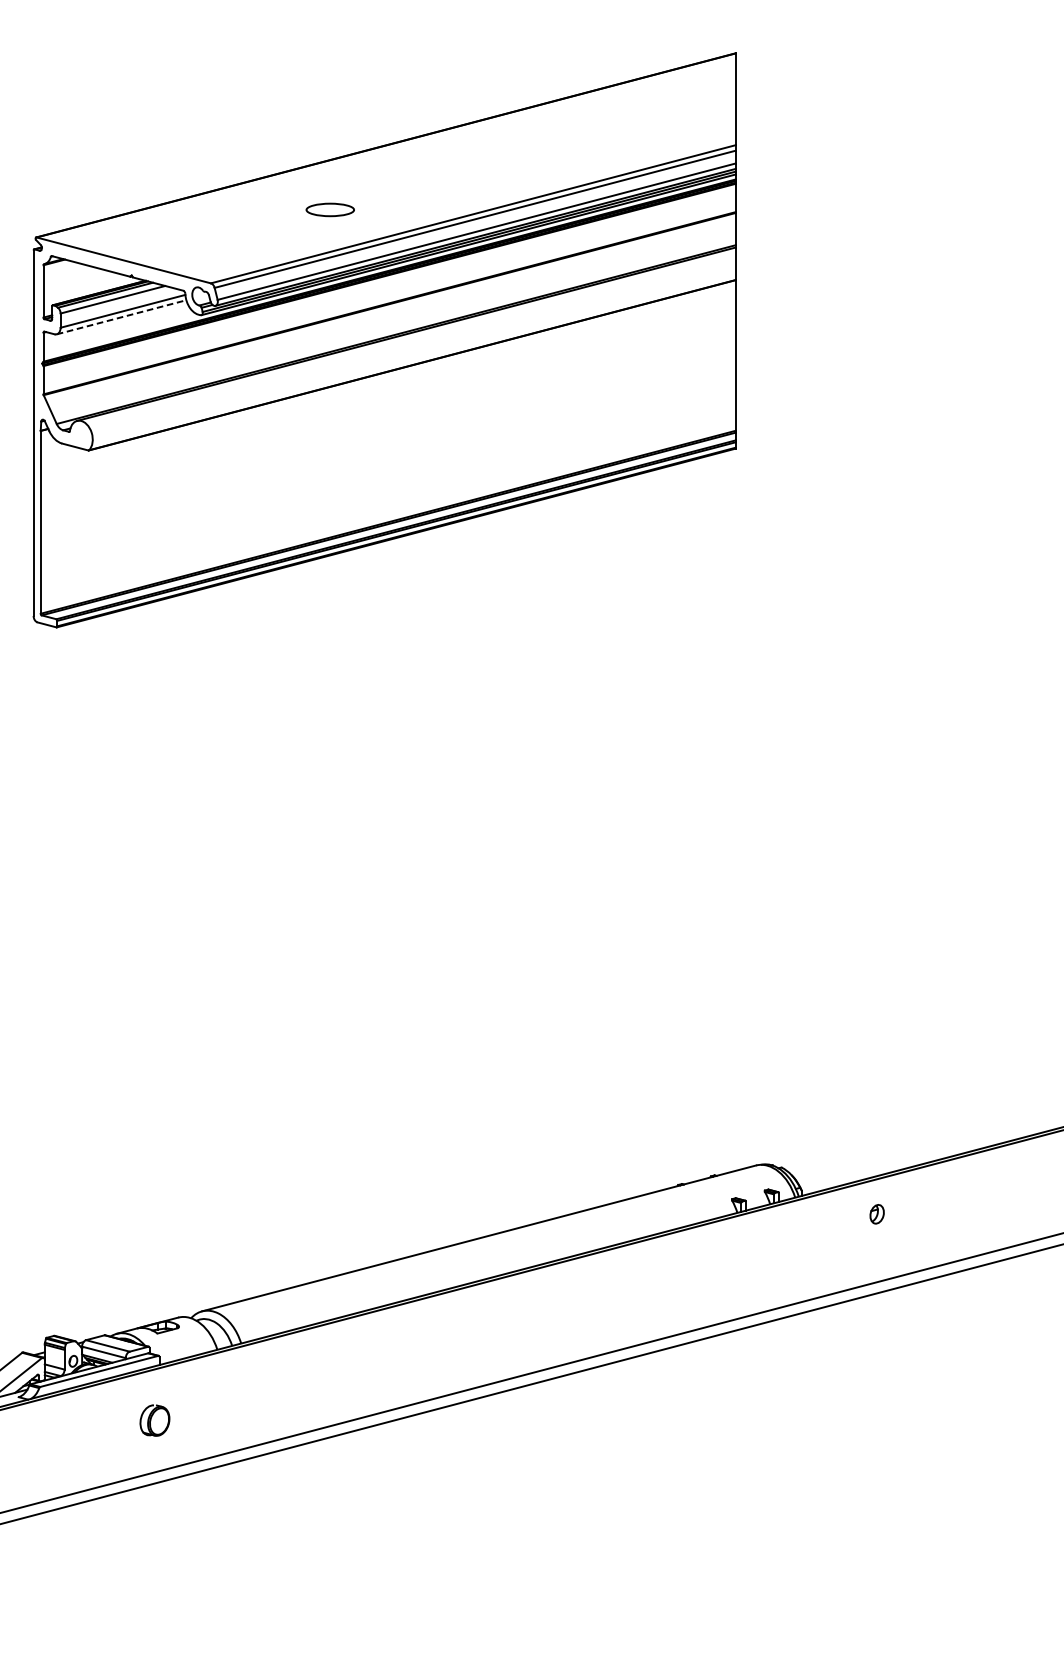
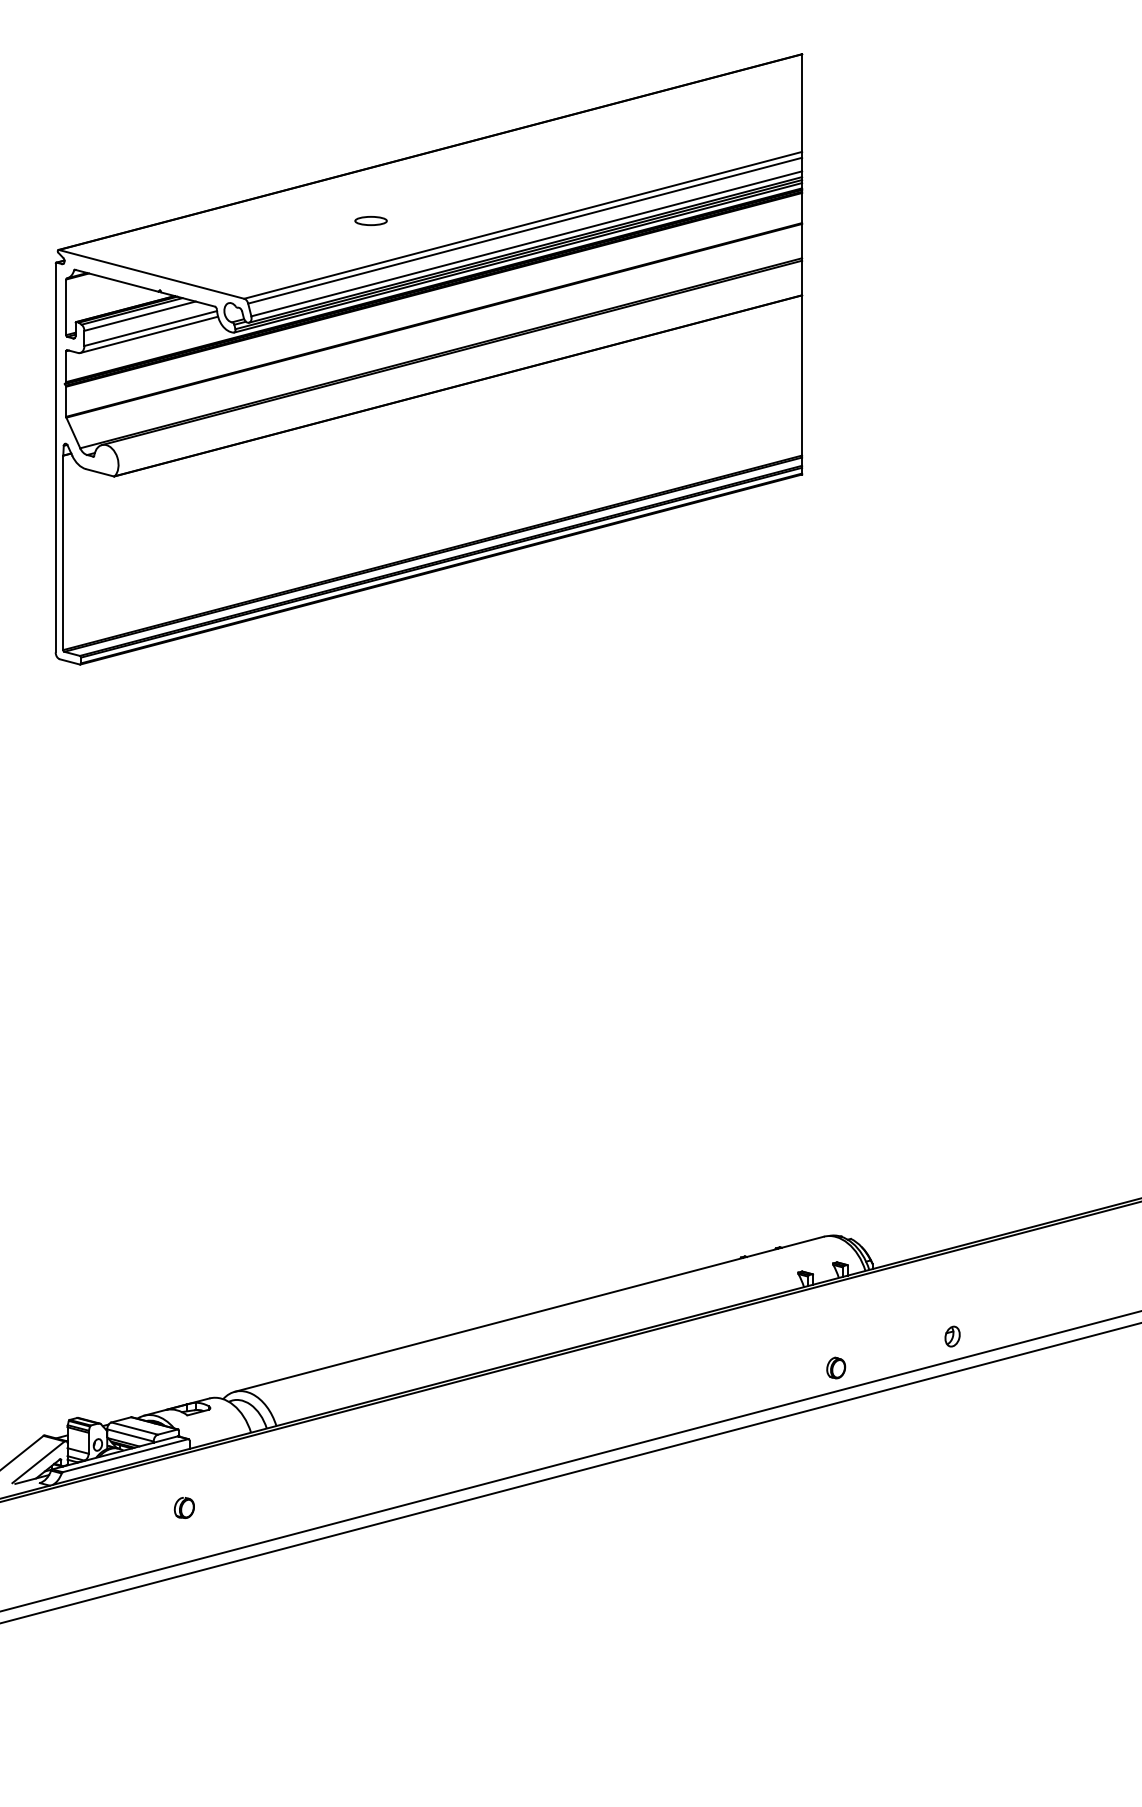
part: (329, 210) -> (370, 221), size x0.62
line: (121, 316) -> (149, 334), dashed -> solid
part: (877, 1214) -> (952, 1336), moved
part: (767, 1288) -> (836, 1367), added
part: (153, 1420) -> (183, 1507), size x0.62

